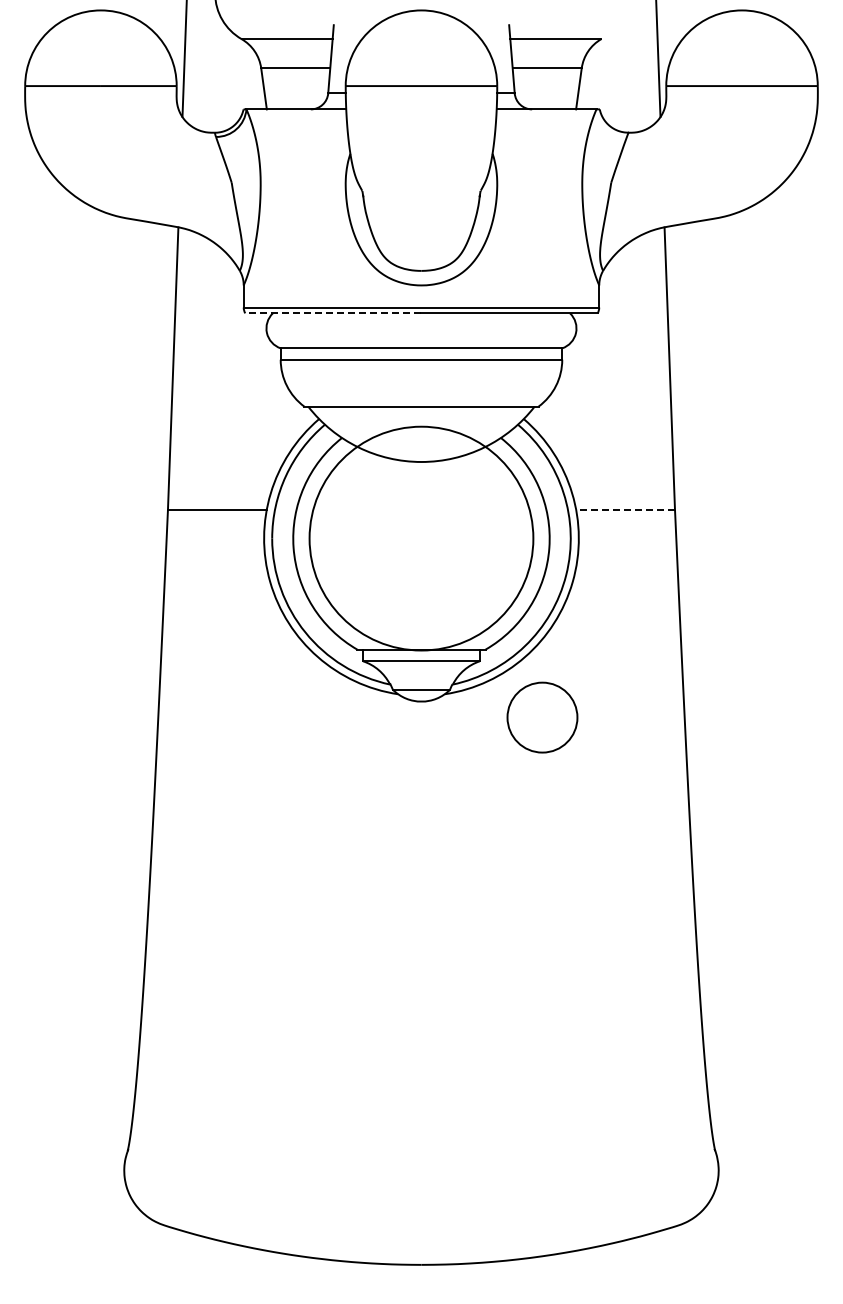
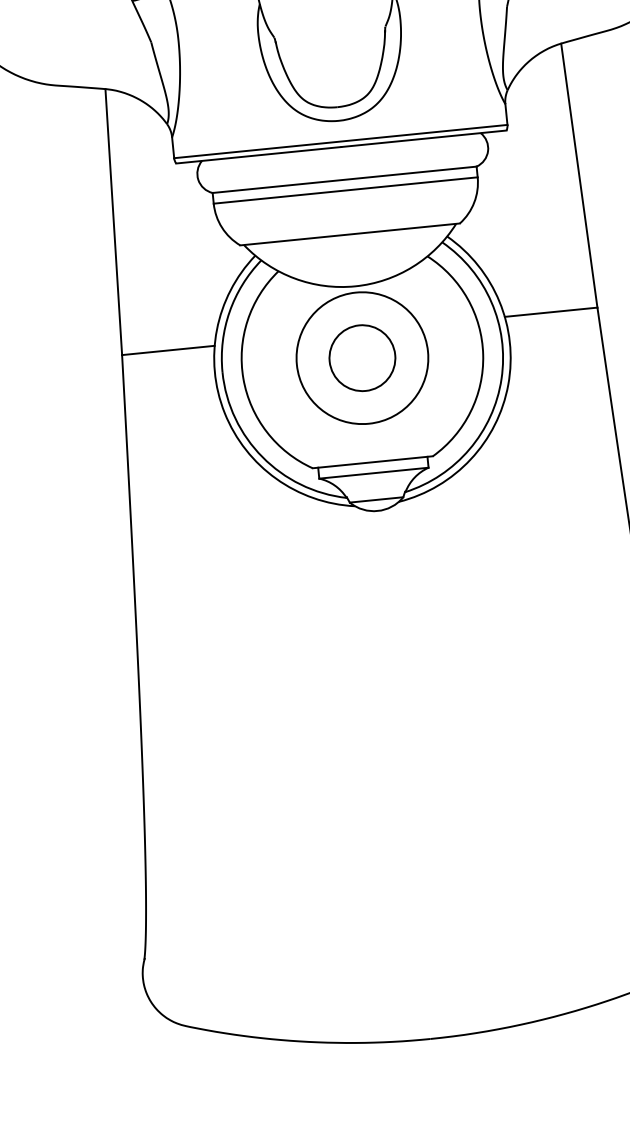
line: (332, 313) -> (257, 155), dashed -> solid
line: (625, 510) -> (551, 312), dashed -> solid
circle: (421, 538) -> (362, 358), size x0.62
circle: (542, 717) -> (362, 358), moved

